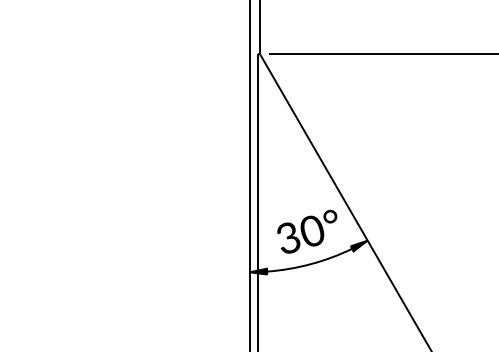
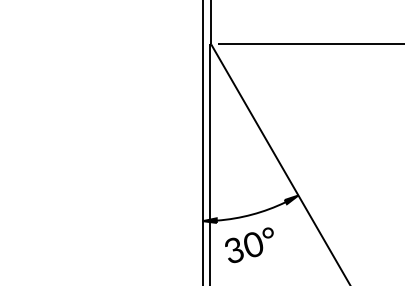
text: (307, 232) -> (249, 245), moved

